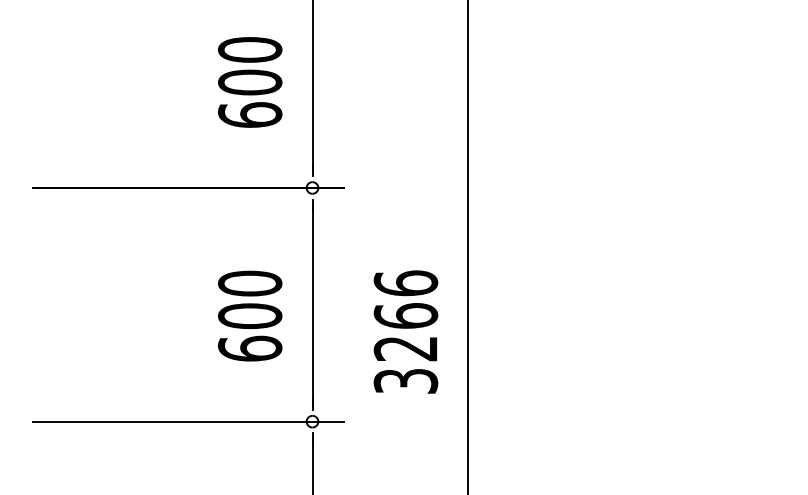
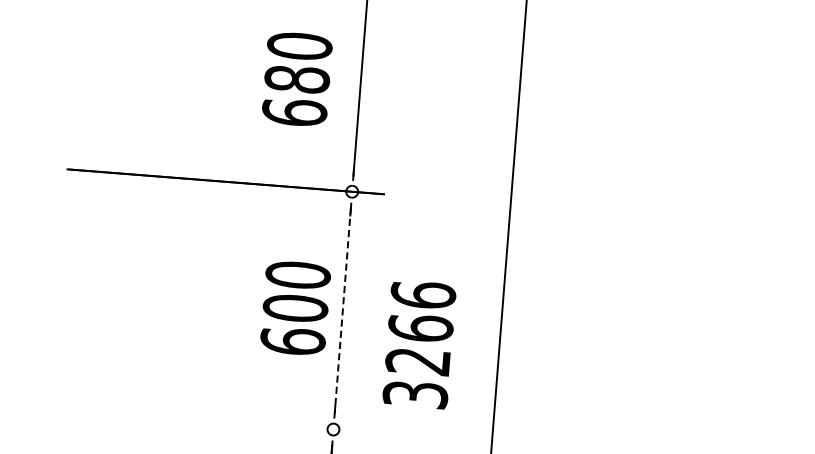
text: (250, 82) -> (297, 79), 600 -> 680
line: (312, 305) -> (342, 311), solid -> dashed
text: (250, 315) -> (295, 307), moved
text: (405, 331) -> (419, 343), moved
line: (187, 421) -> (206, 419), removed

